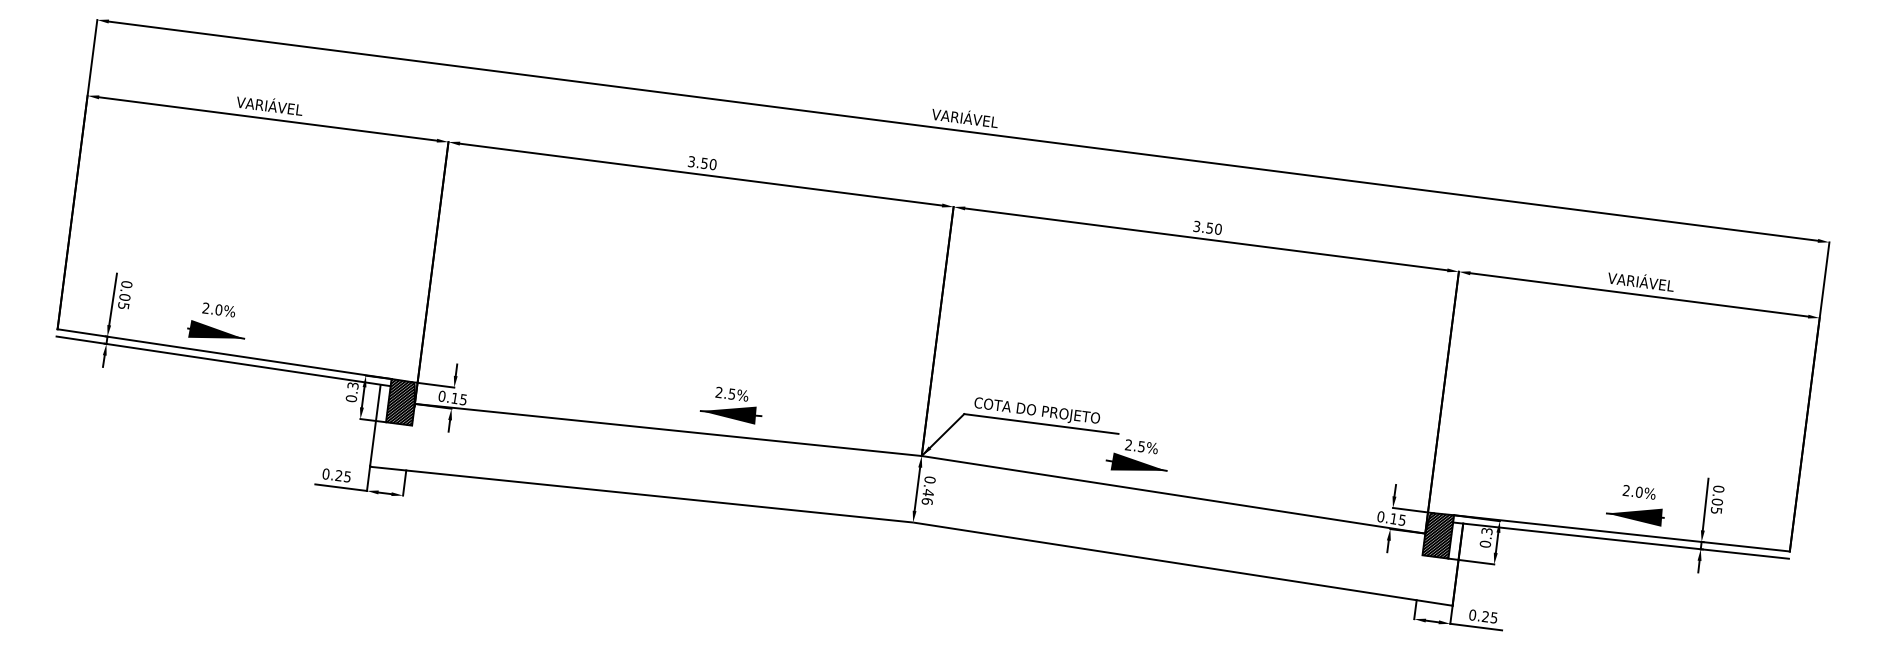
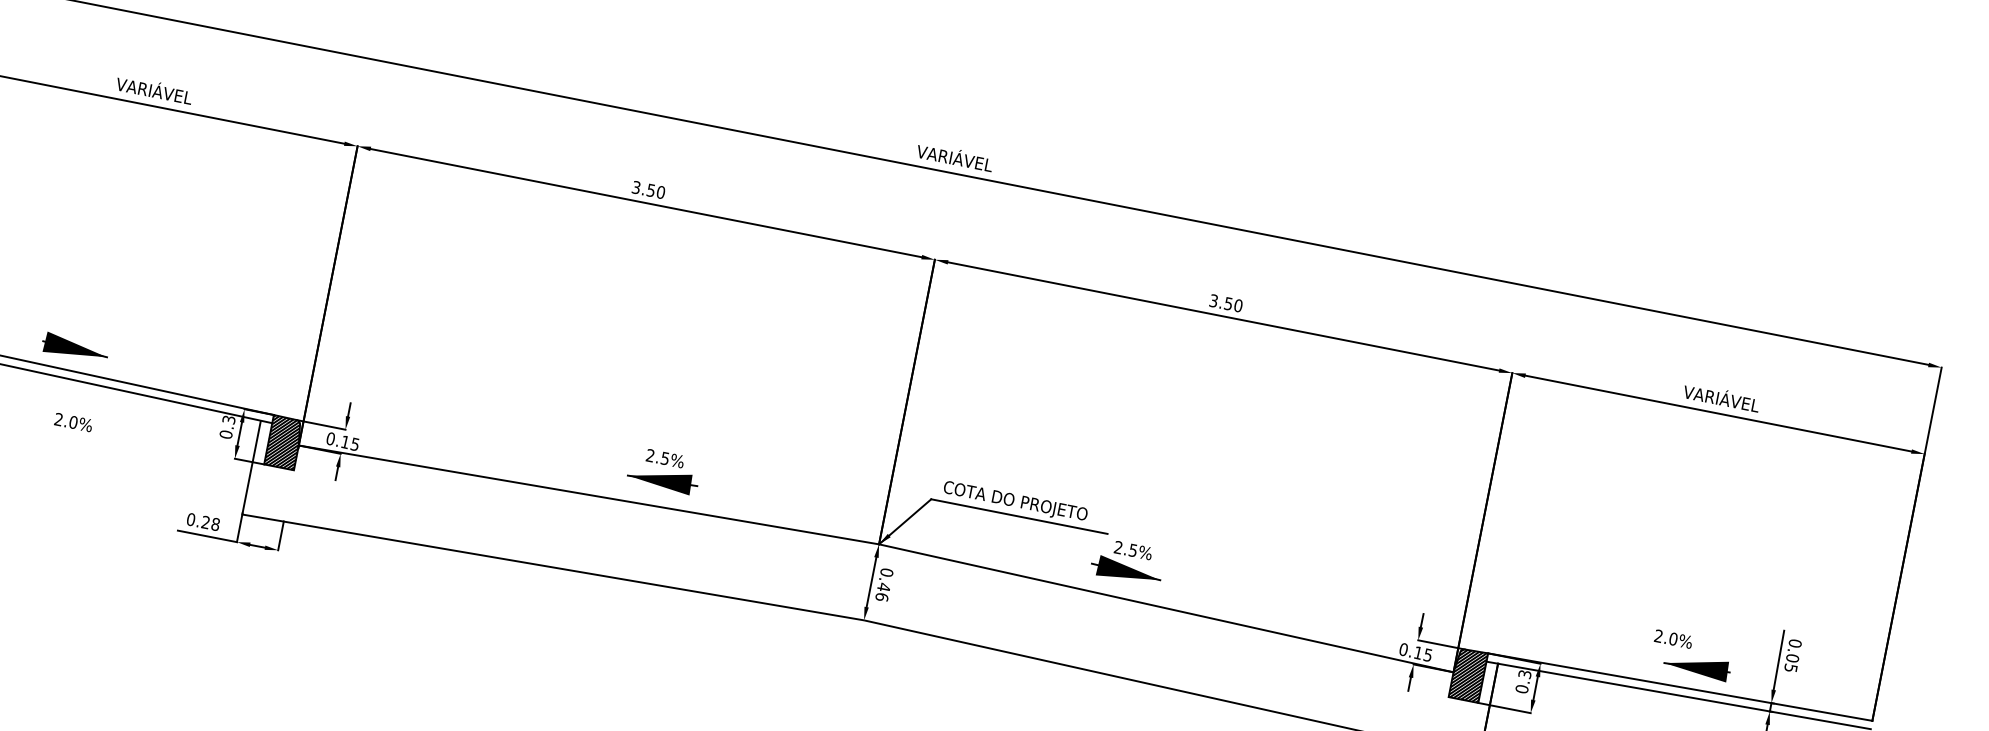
text: (218, 309) -> (73, 421), moved
text: (347, 476) -> (215, 524), 0.25 -> 0.28
text: (1638, 492) -> (1672, 639), moved

